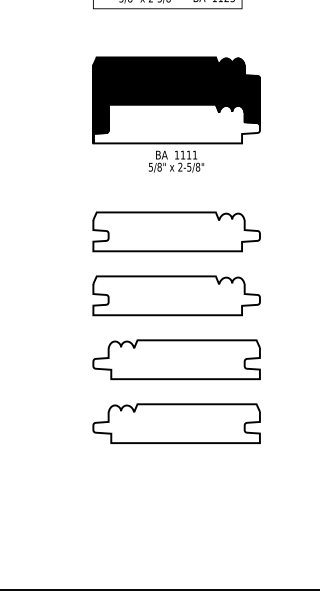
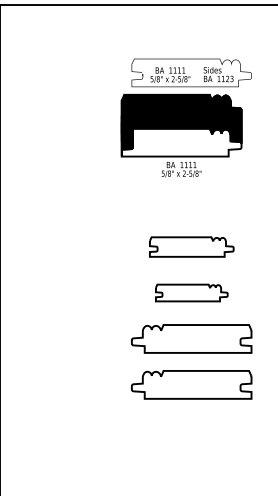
part: (176, 114) -> (181, 135), moved
part: (176, 231) -> (191, 246), size x0.7
part: (176, 295) -> (191, 292), size x0.6

